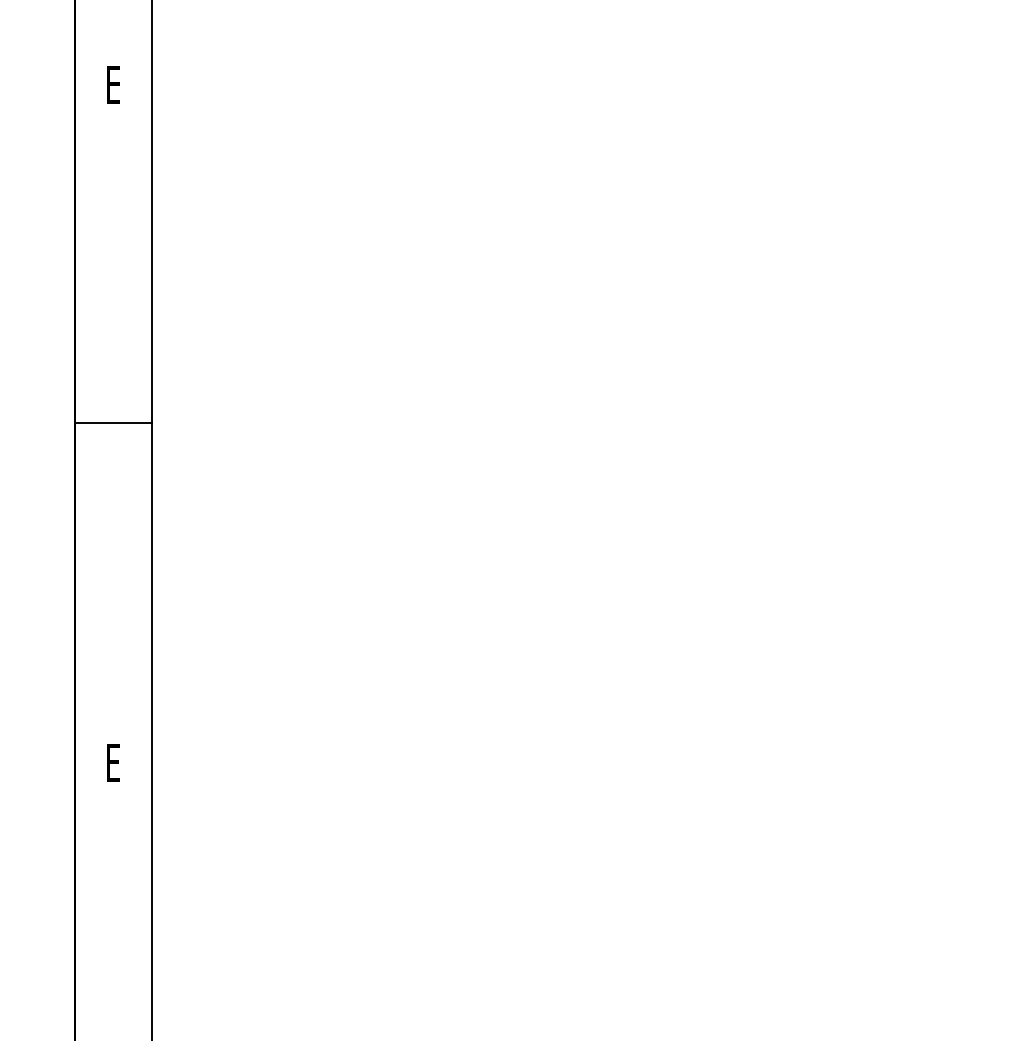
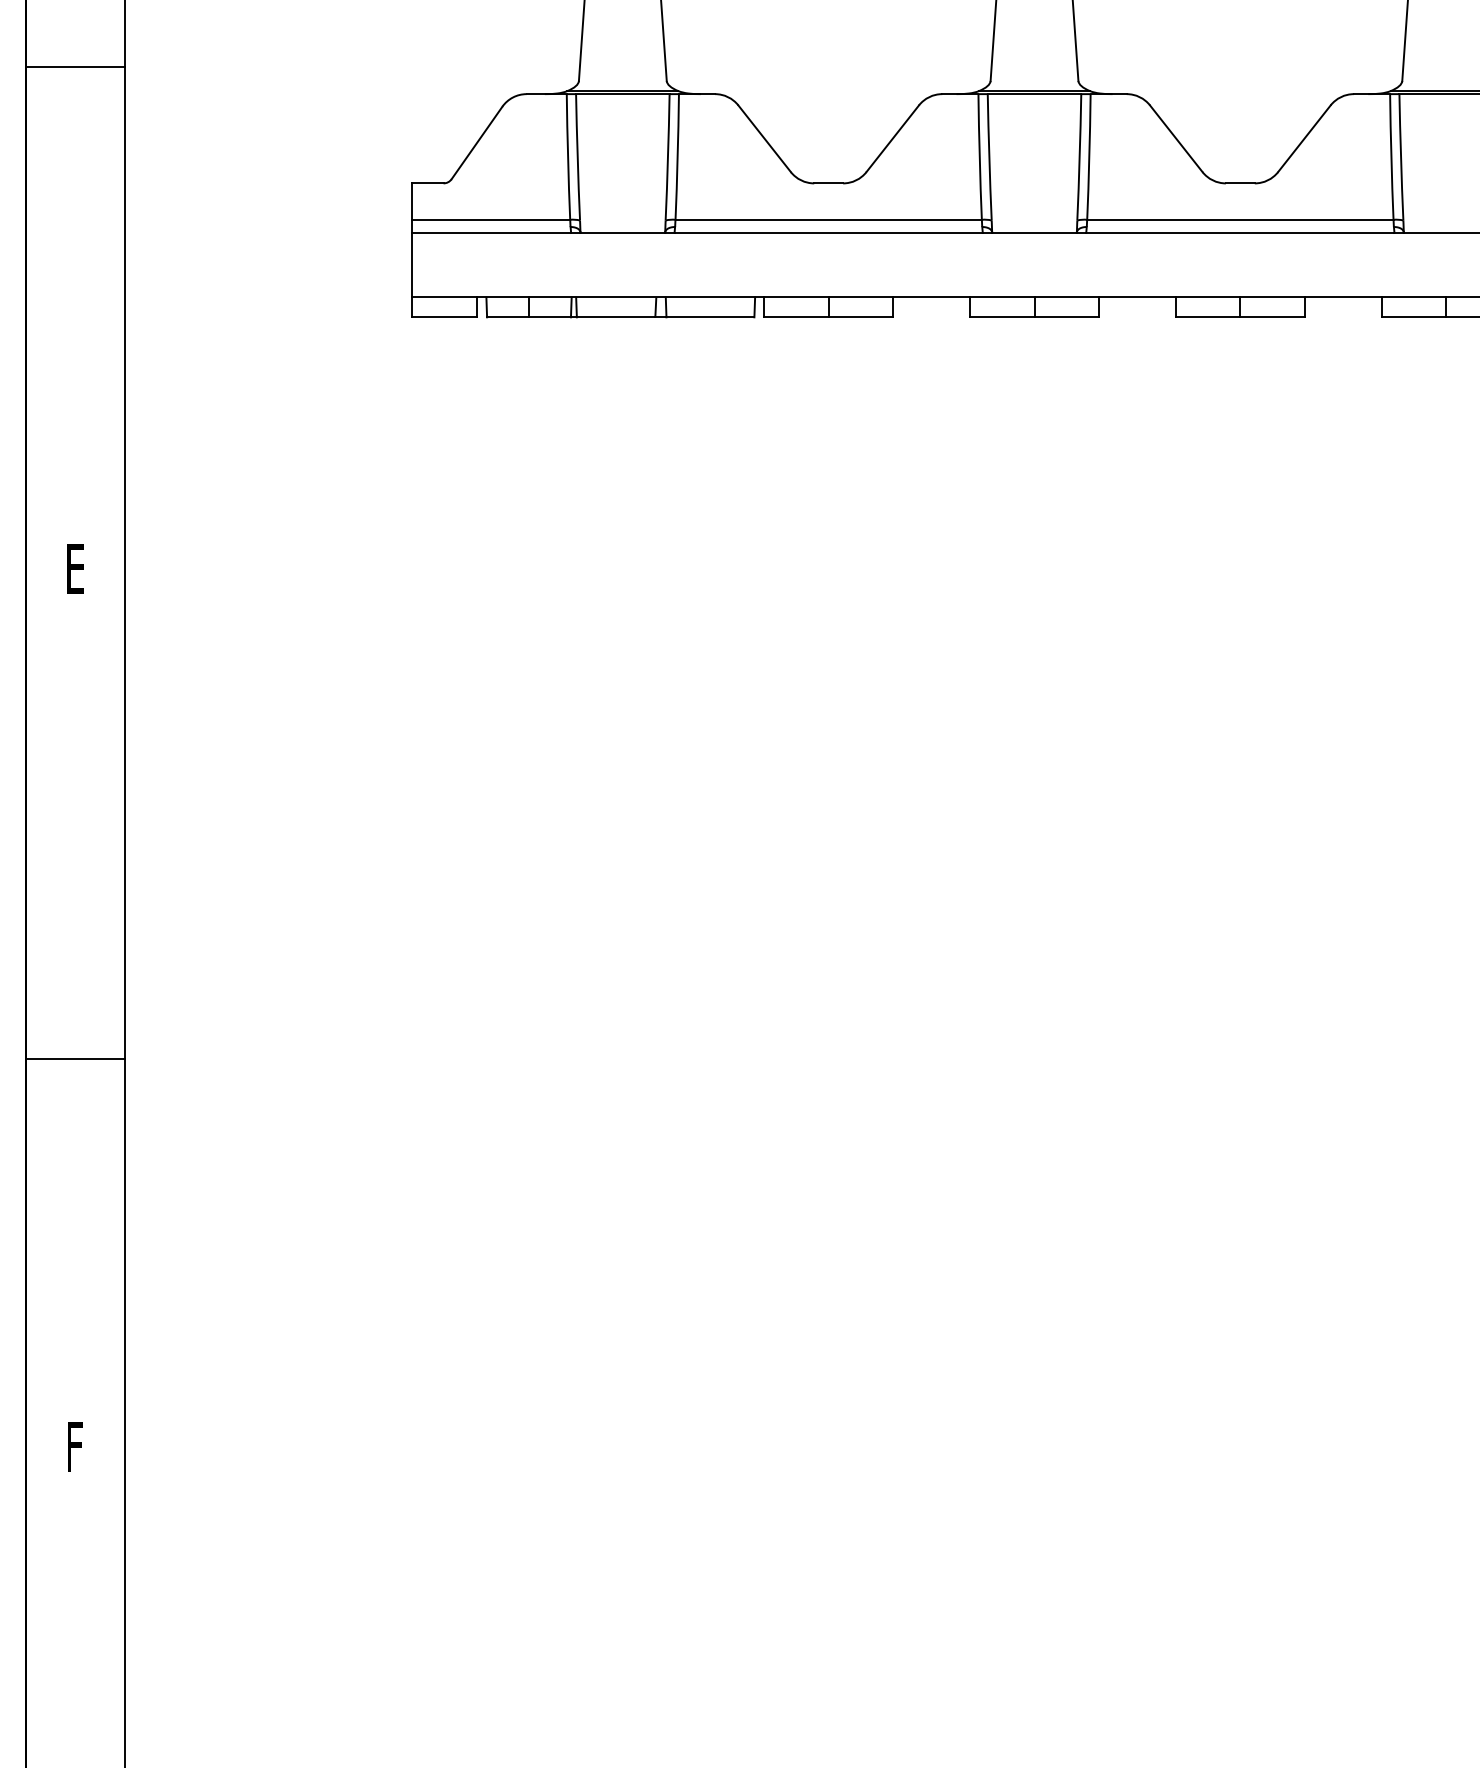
line: (112, 423) -> (74, 1059), moved
text: (113, 762) -> (75, 1446), E -> F

